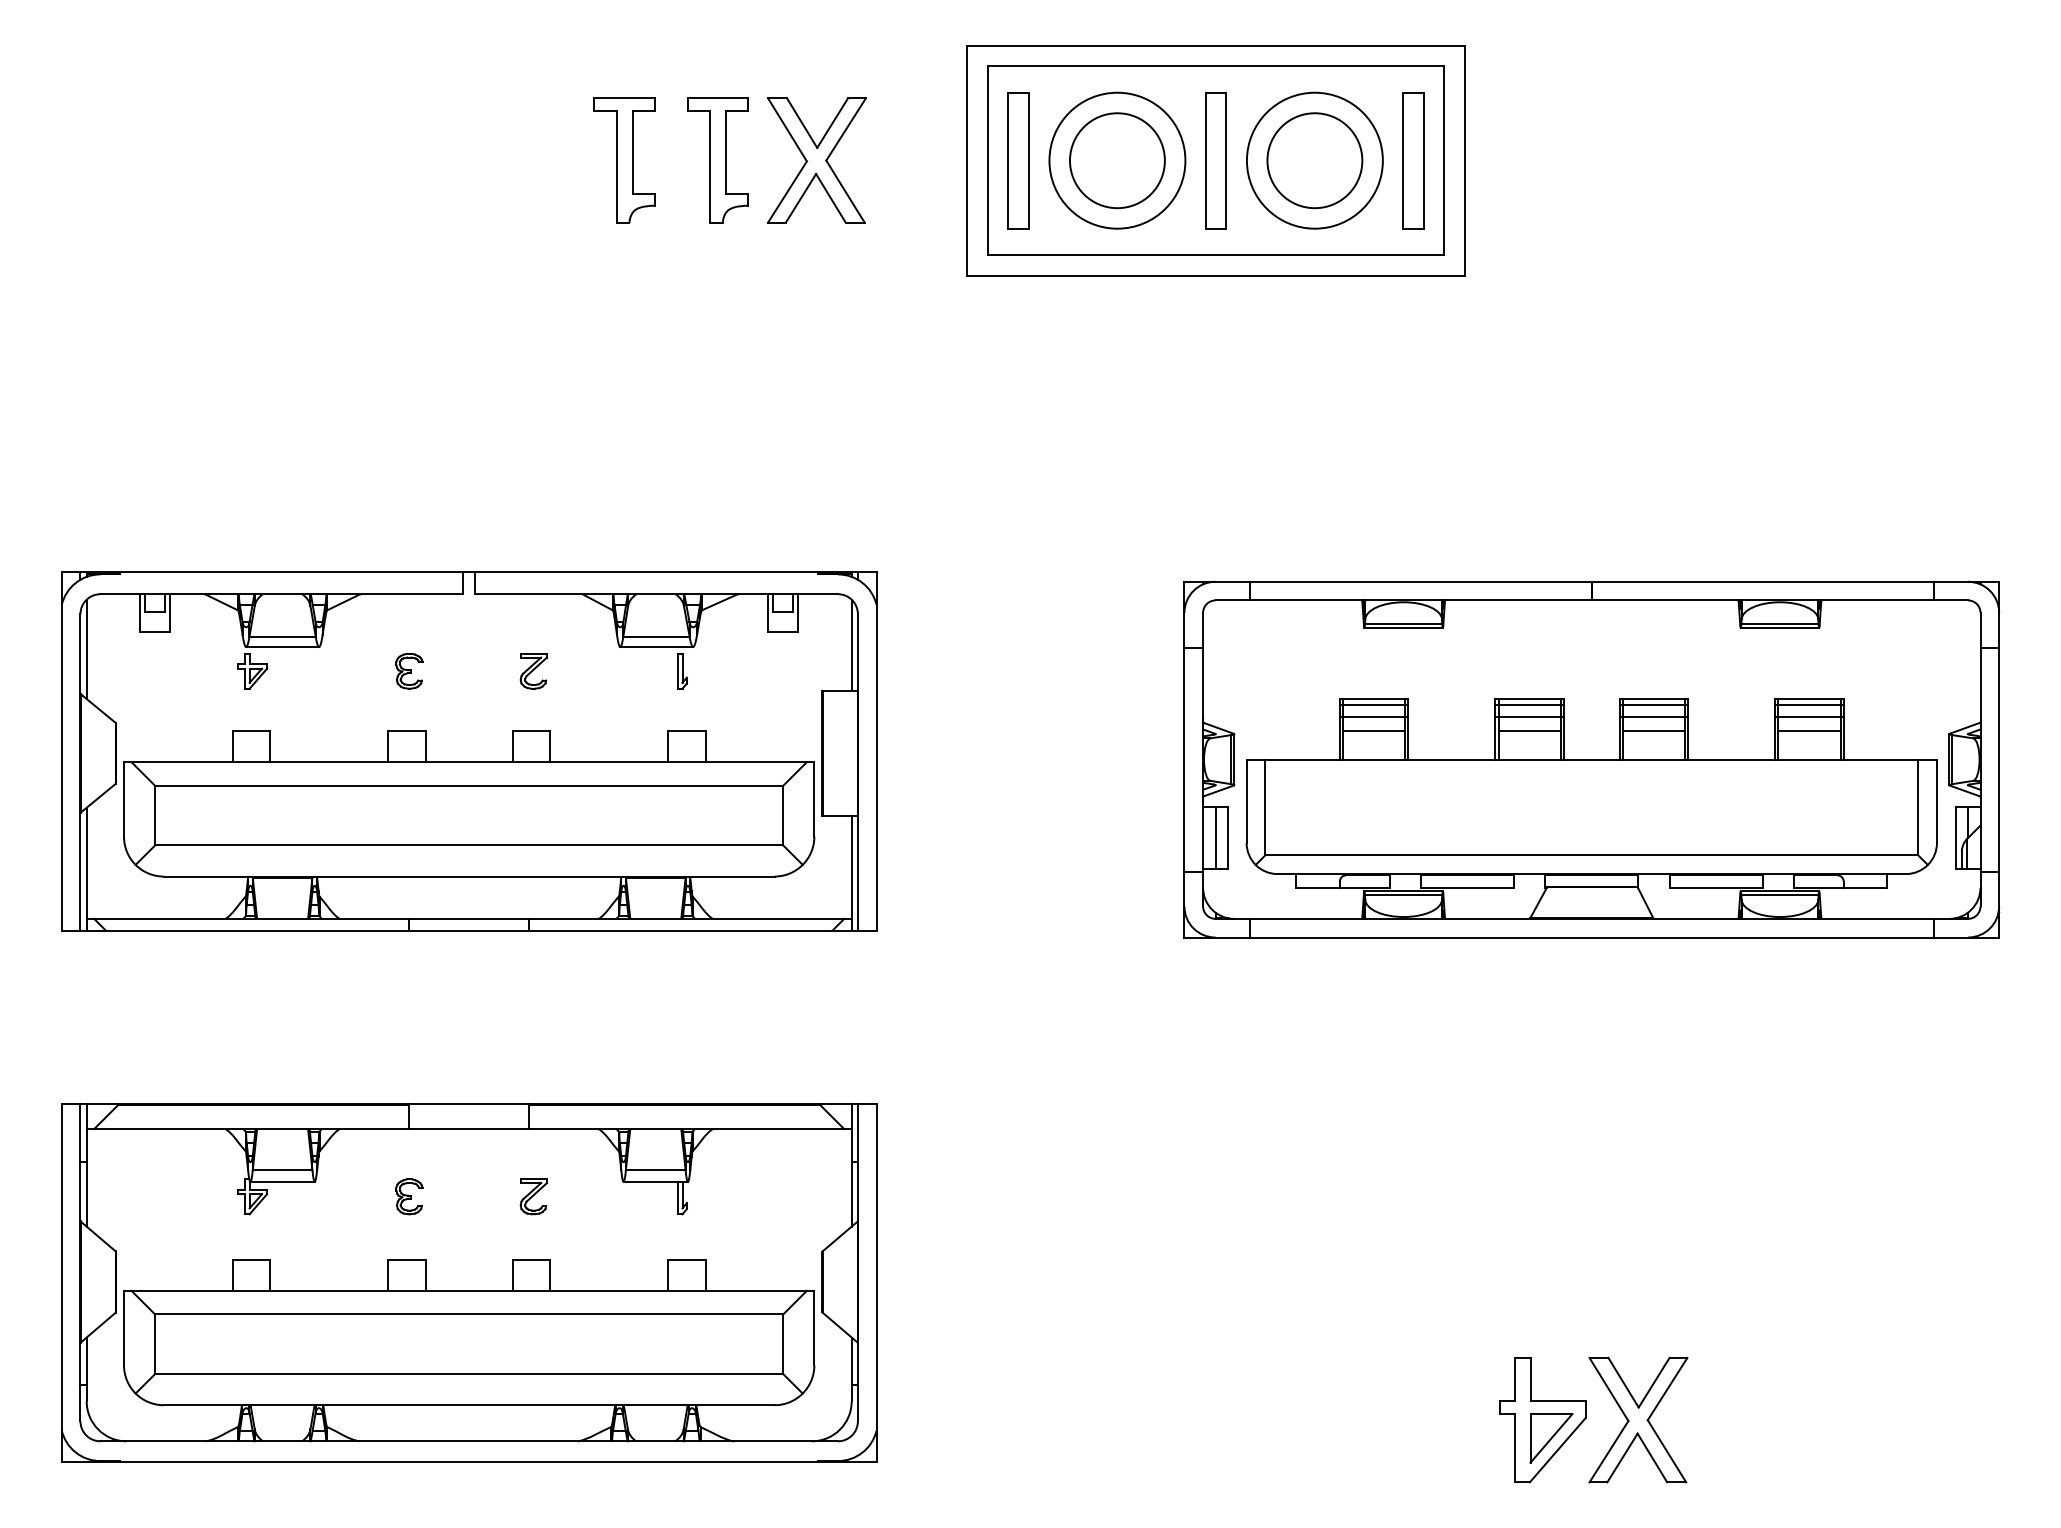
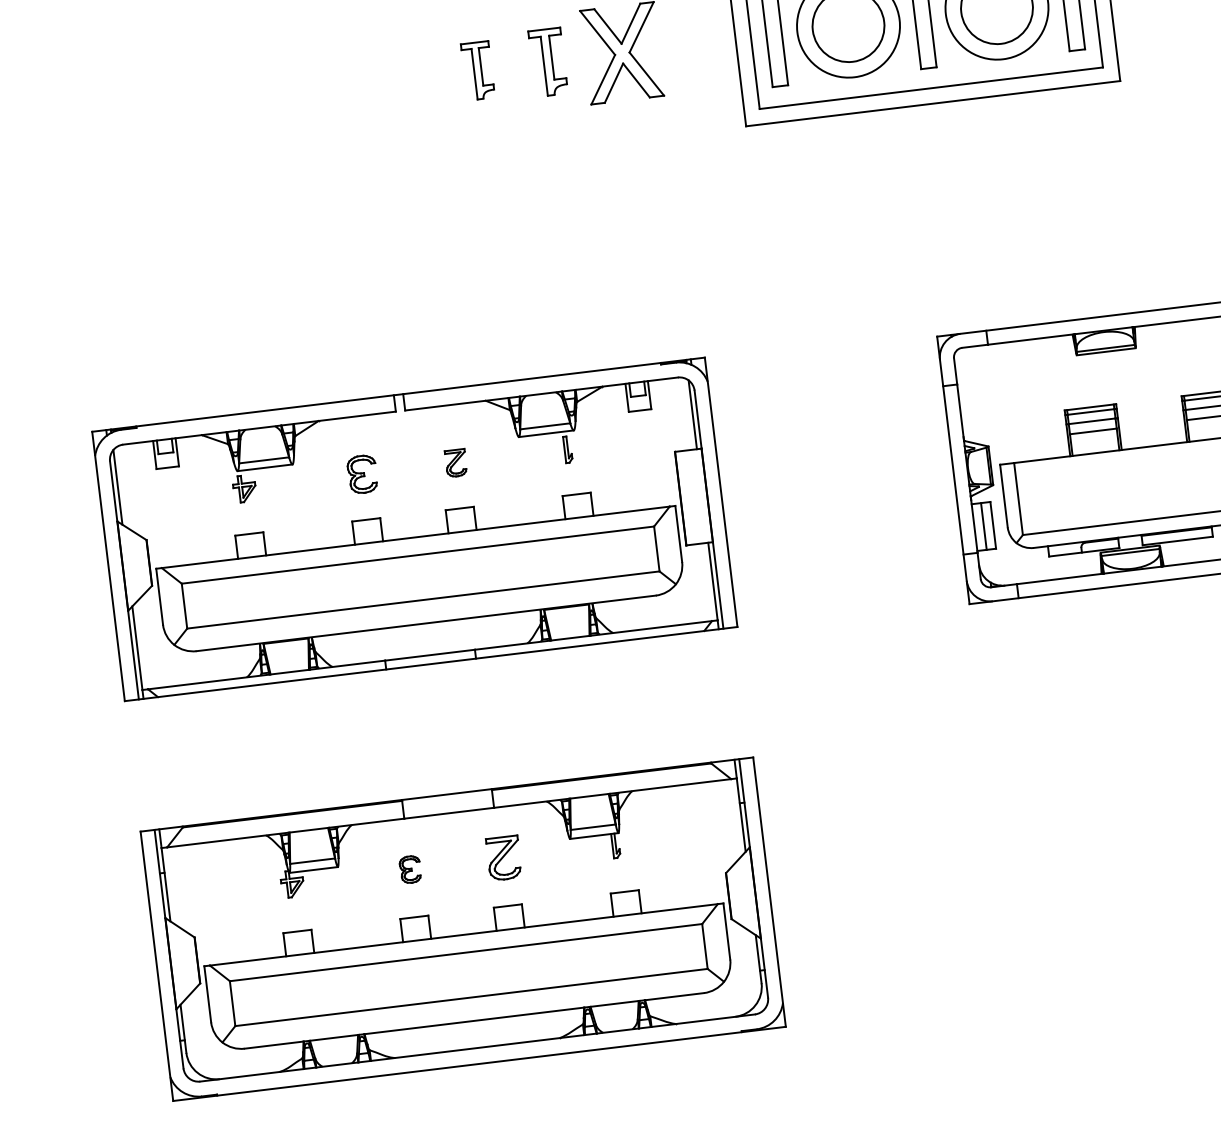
part: (624, 160) -> (477, 70), size x0.6
part: (717, 160) -> (547, 62), size x0.7
part: (409, 671) -> (362, 474), size x1.4
part: (533, 1196) -> (503, 858), size x1.6

